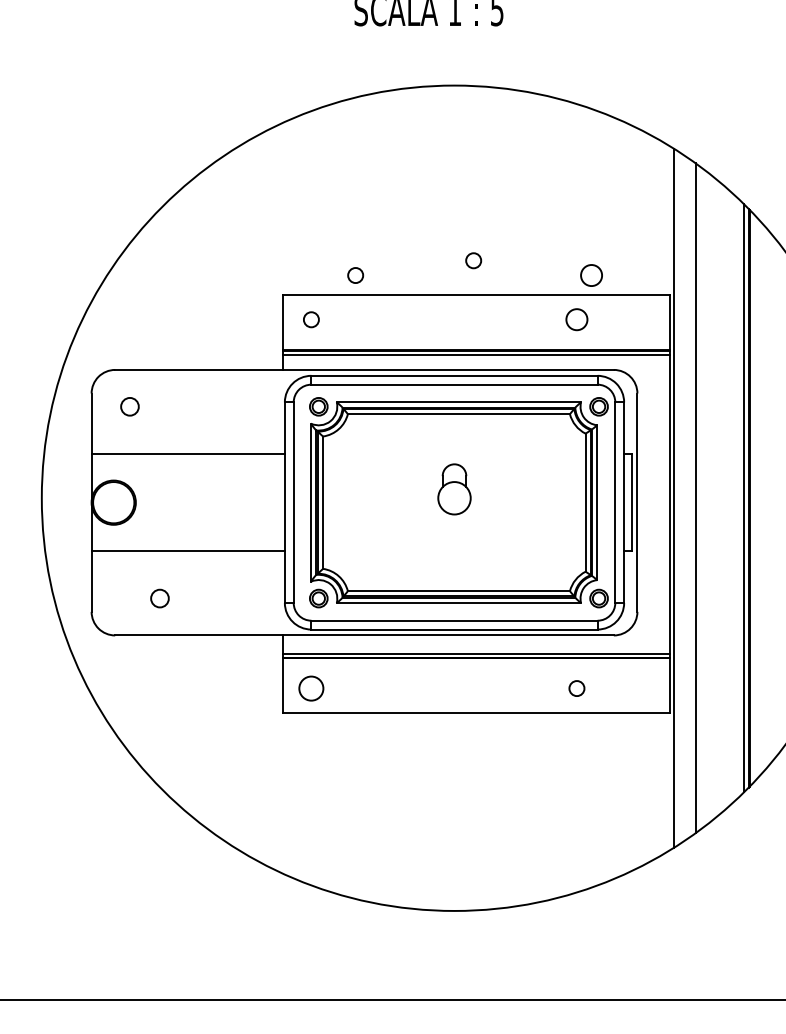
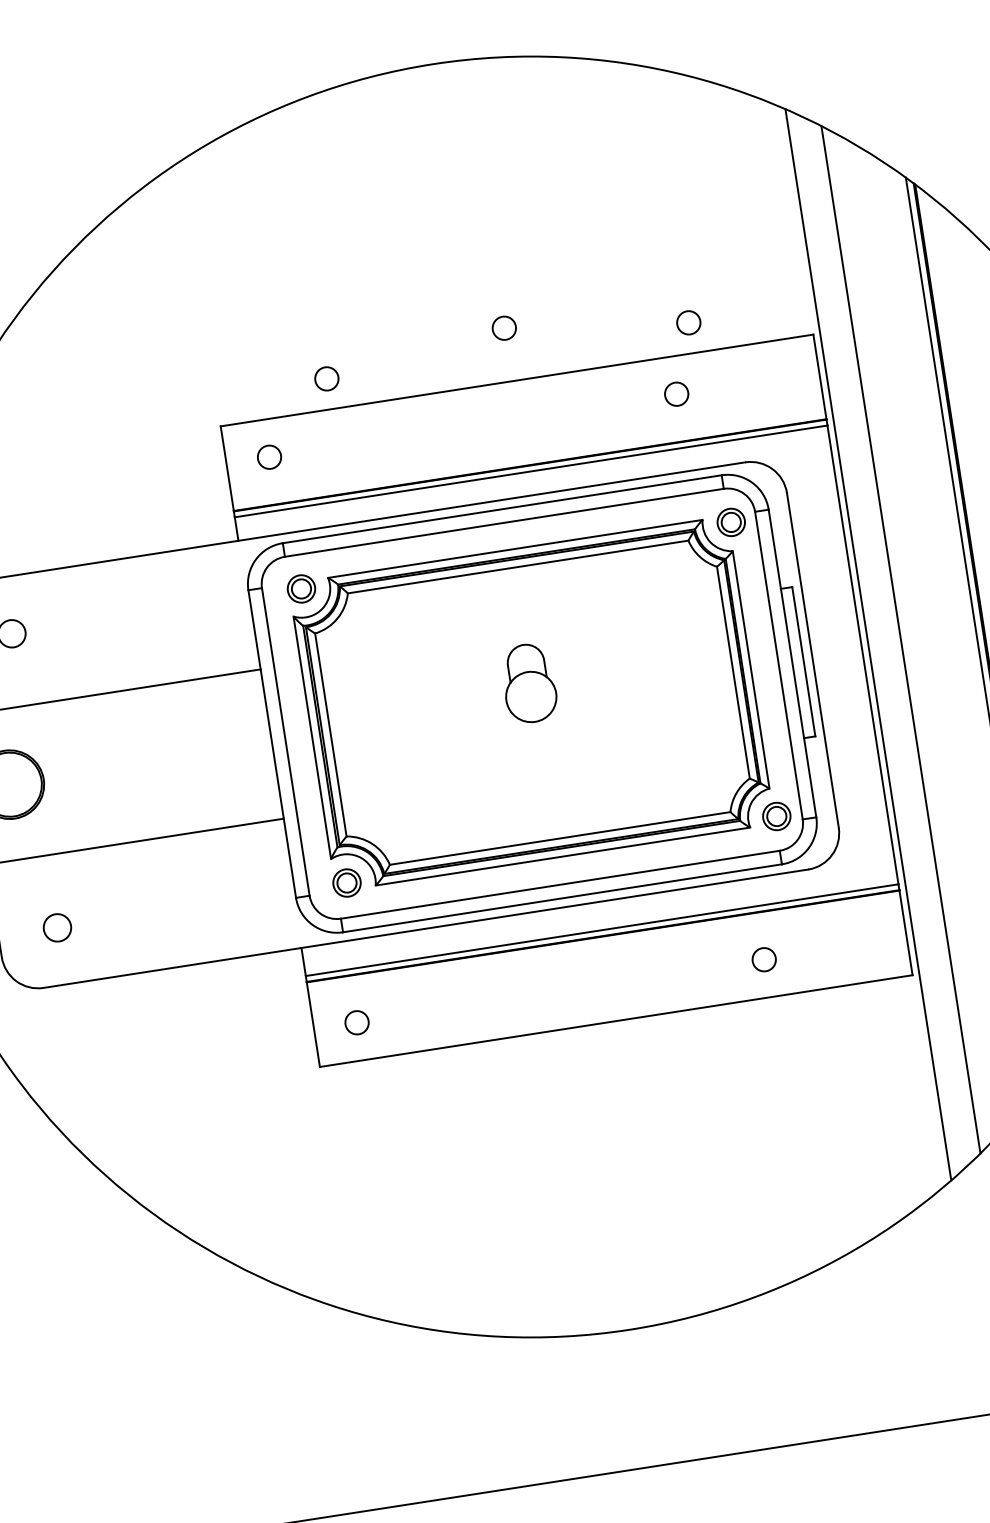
circle: (591, 275) -> (688, 322), size x0.71
circle: (576, 319) -> (675, 393), size x0.71
circle: (159, 598) -> (56, 927), moved
circle: (311, 688) -> (357, 1022), size x0.62

